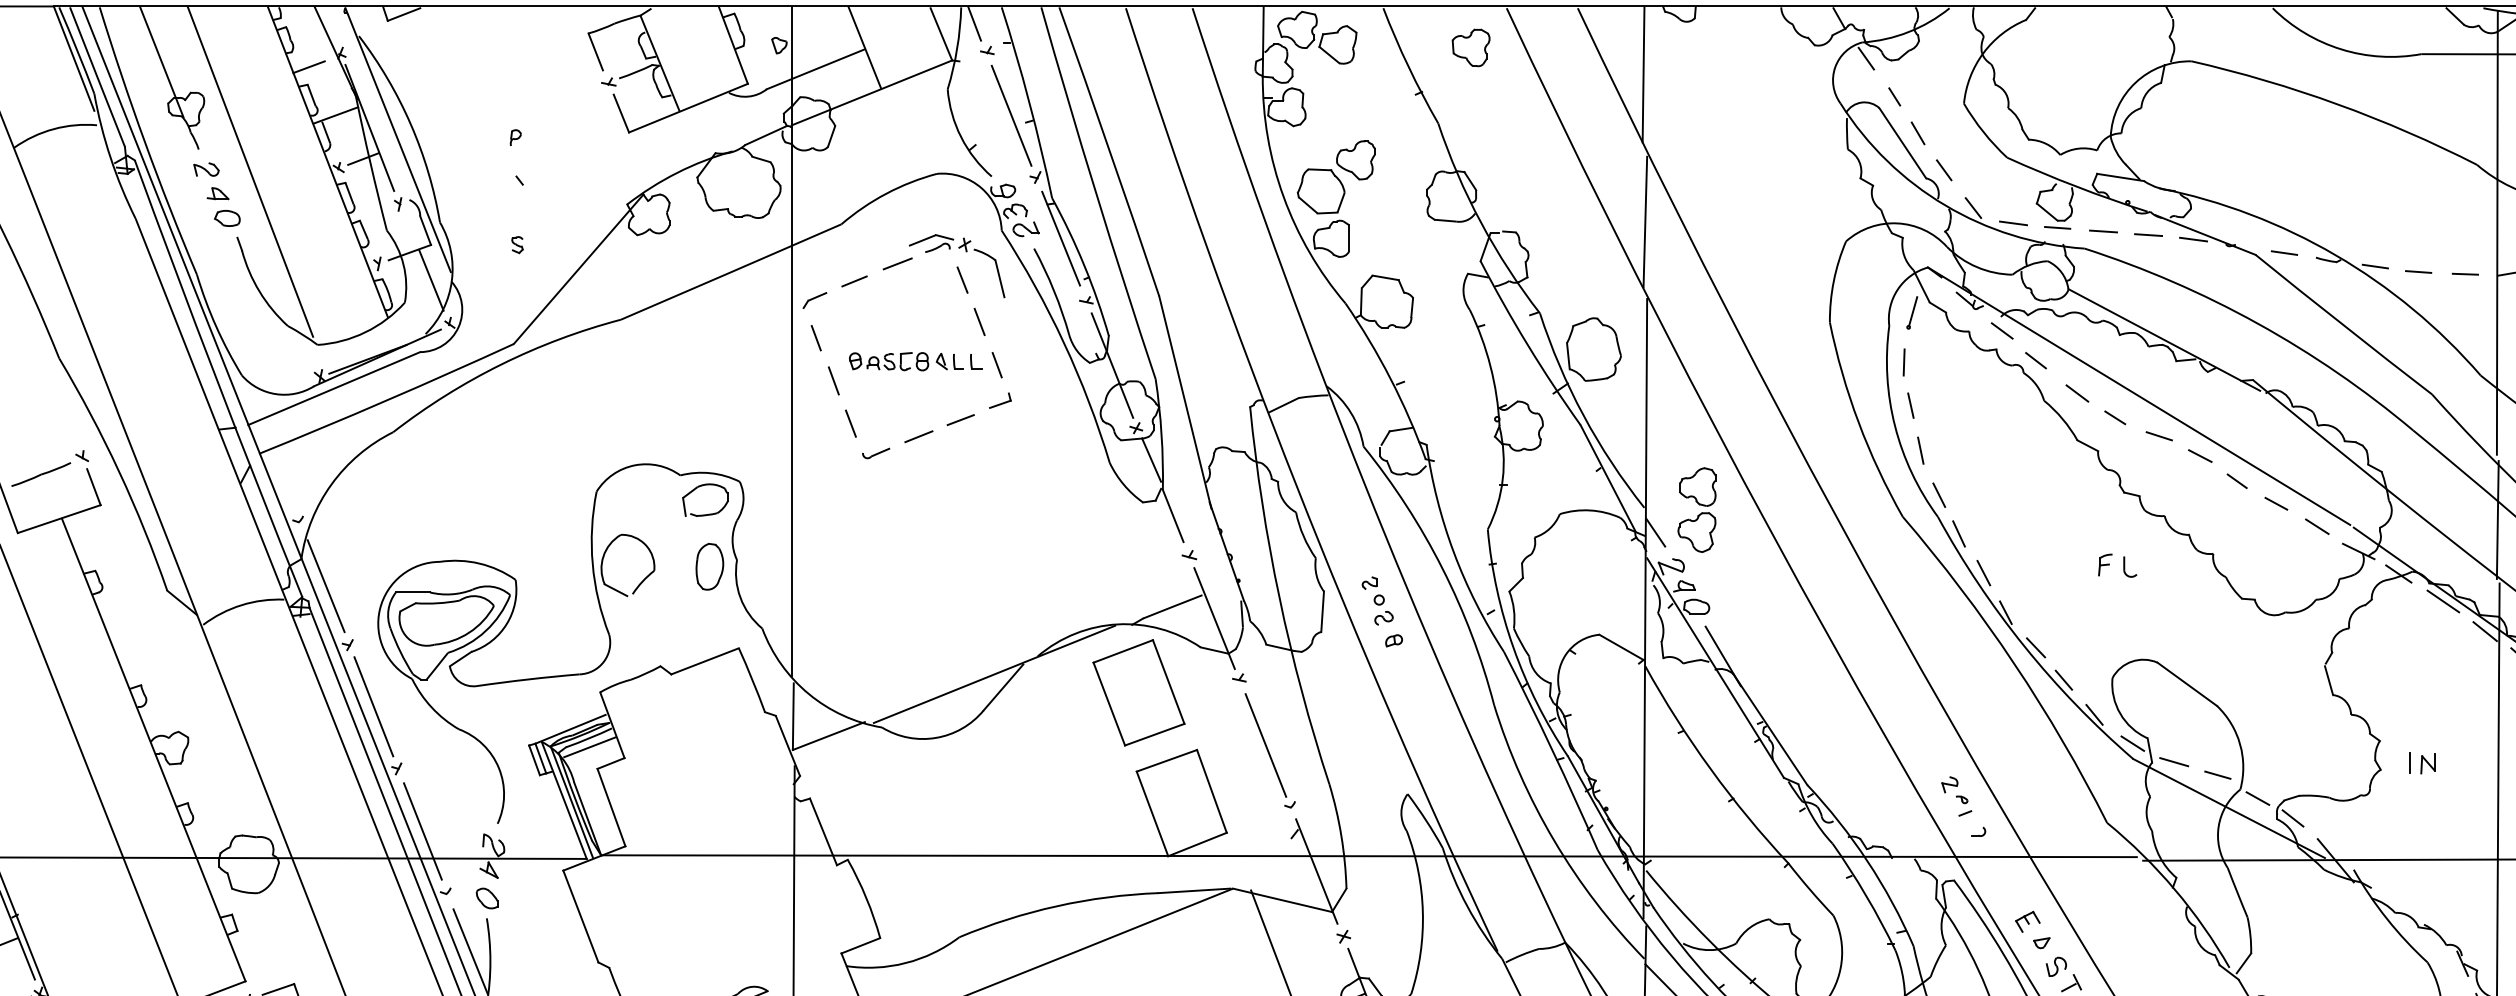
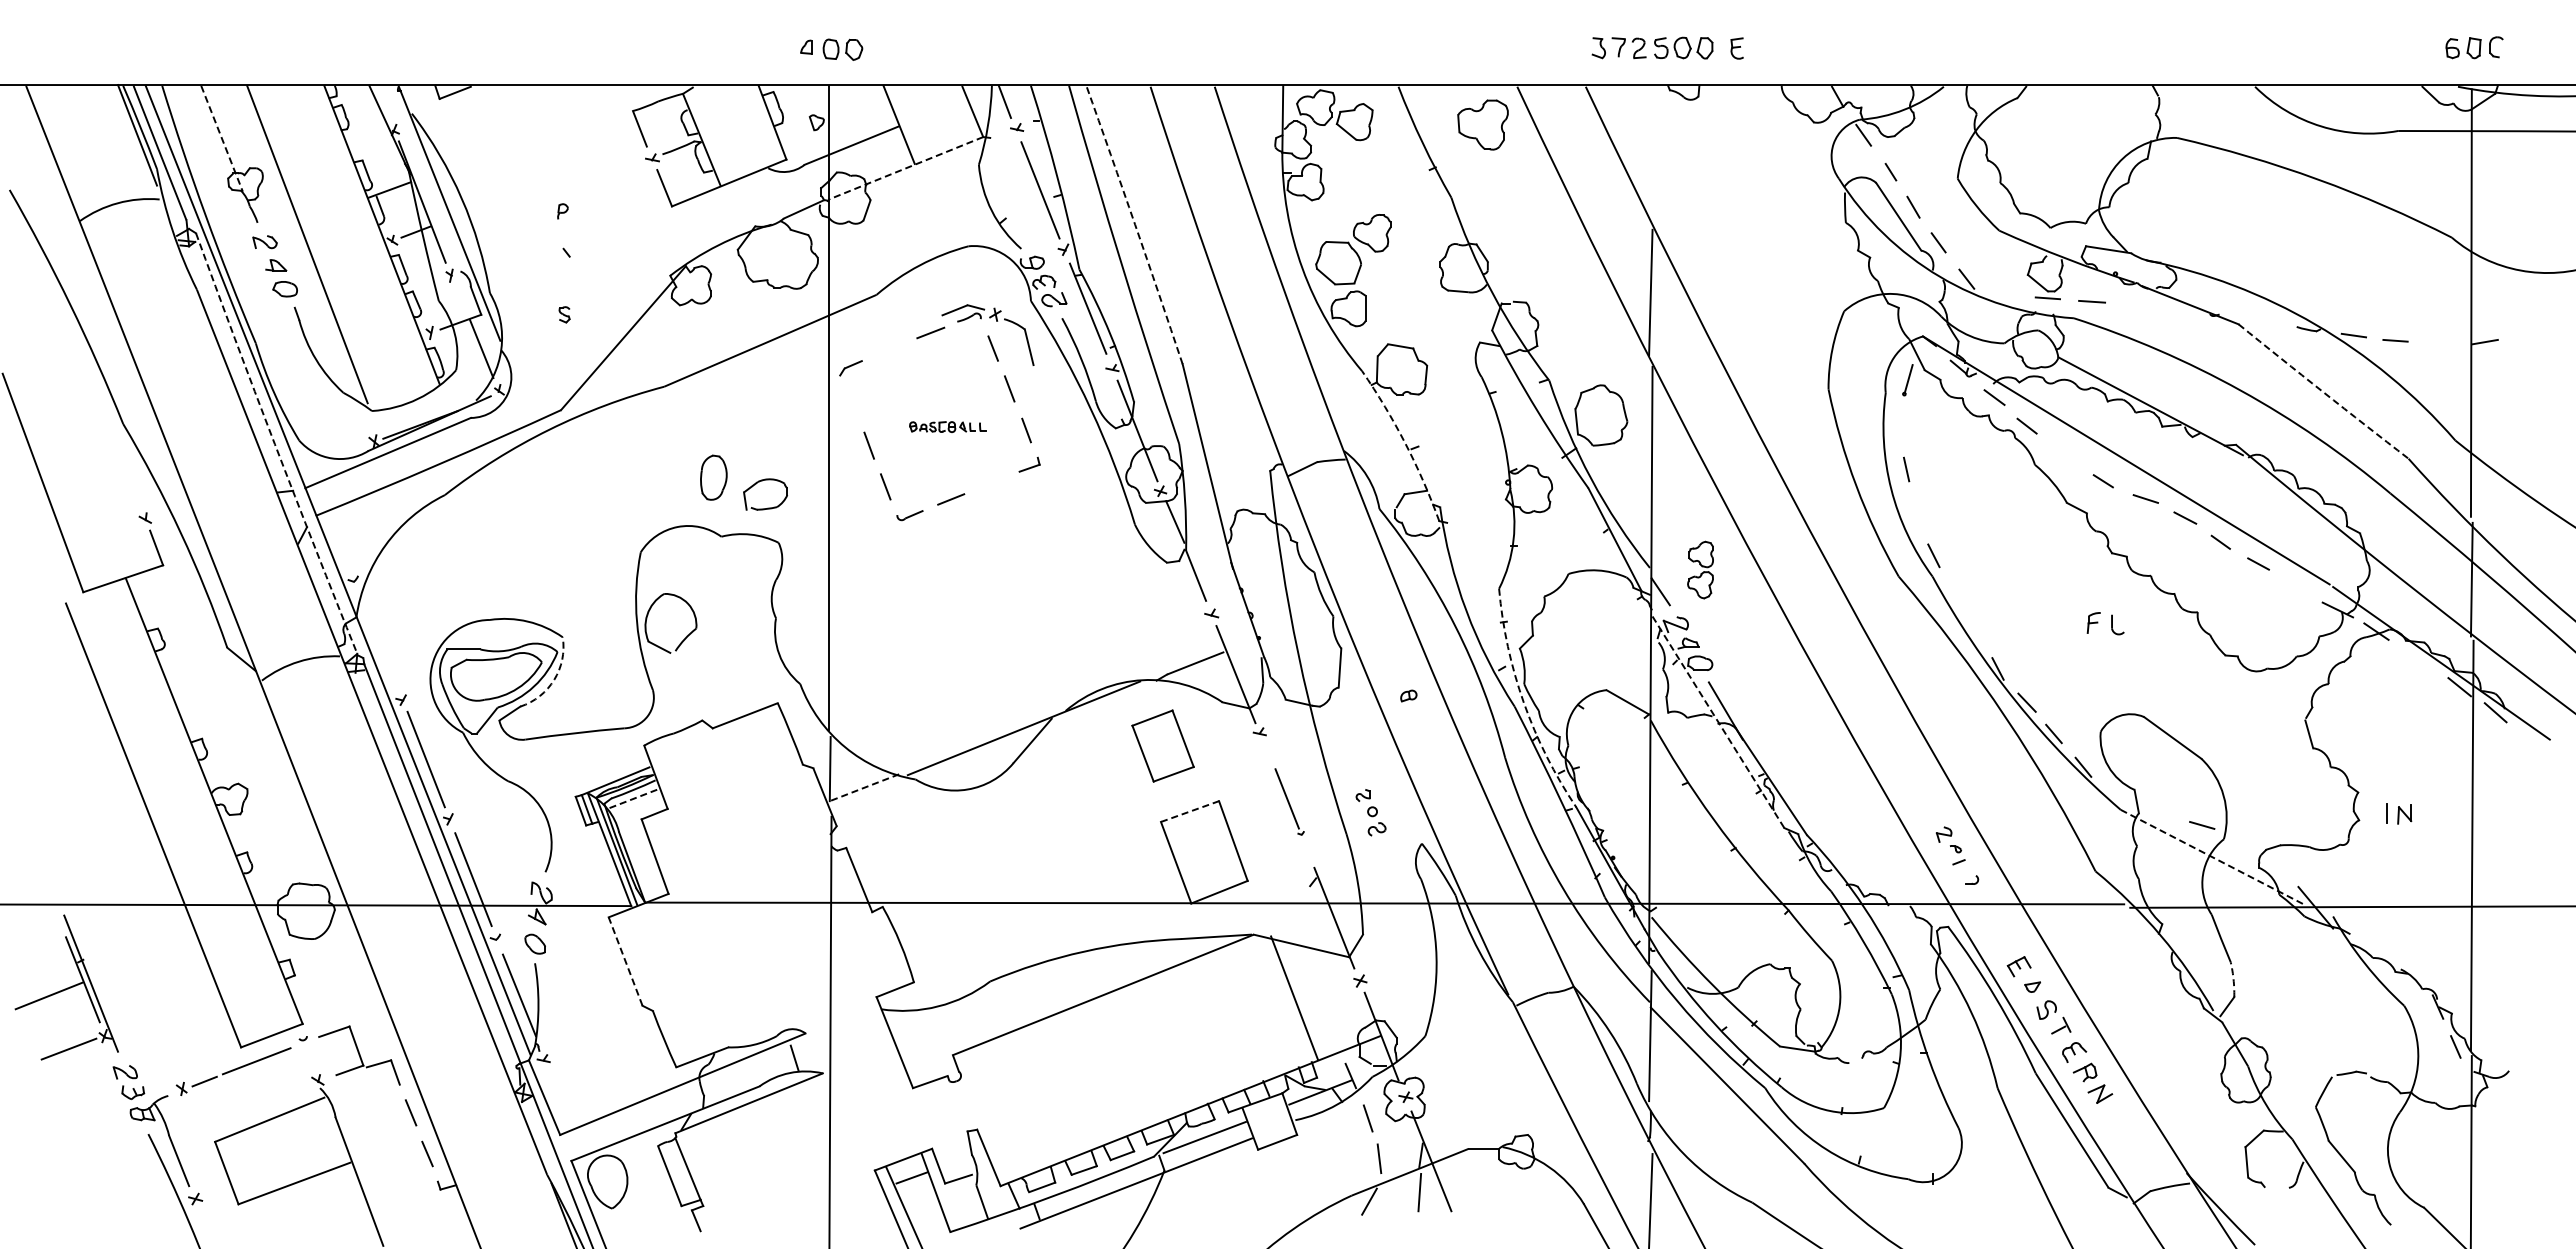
part: (1470, 47) -> (1482, 124), size x1.4
line: (162, 61) -> (222, 138), solid -> dashed
line: (308, 67) -> (363, 143), removed
line: (1642, 74) -> (1648, 150), removed
line: (871, 93) -> (905, 168), solid -> dashed
arc: (1110, 151) -> (1135, 224), solid -> dashed
line: (2013, 222) -> (2005, 293), removed
line: (2148, 235) -> (2135, 305), removed
line: (2193, 239) -> (2178, 309), removed
line: (2284, 253) -> (2266, 322), removed
line: (2465, 273) -> (2440, 342), removed
line: (853, 281) -> (888, 349), removed
arc: (2343, 325) -> (2323, 392), solid -> dashed
line: (816, 338) -> (852, 404), removed
part: (915, 360) -> (947, 426), size x0.6
line: (1903, 362) -> (1899, 427), removed
arc: (1390, 378) -> (1405, 443), solid -> dashed
arc: (216, 379) -> (274, 444), solid -> dashed
line: (2076, 393) -> (2066, 457), removed
line: (960, 420) -> (991, 483), removed
line: (1920, 450) -> (1915, 512), removed
line: (40, 474) -> (105, 535), removed
part: (1696, 509) -> (1700, 569), size x0.7
part: (707, 513) -> (767, 507), moved
line: (2316, 527) -> (2297, 586), removed
line: (1958, 533) -> (1952, 592), removed
part: (709, 566) -> (713, 477), moved
line: (1983, 572) -> (1976, 630), removed
line: (326, 586) -> (380, 643), removed
part: (1377, 600) -> (1370, 812), moved
line: (2443, 600) -> (2419, 657), removed
arc: (507, 623) -> (554, 679), solid -> dashed
arc: (1513, 647) -> (1523, 702), solid -> dashed
line: (1715, 668) -> (1718, 722), solid -> dashed
part: (1138, 692) -> (1162, 745), size x0.7
line: (828, 735) -> (864, 787), solid -> dashed
line: (2133, 744) -> (2120, 795), removed
line: (590, 747) -> (634, 798), solid -> dashed
part: (1270, 750) -> (1289, 801), size x0.6
line: (1167, 760) -> (1190, 811), solid -> dashed
line: (2173, 761) -> (2159, 812), removed
line: (2257, 798) -> (2240, 847), removed
line: (2229, 808) -> (2213, 857), solid -> dashed
line: (2292, 817) -> (2274, 866), removed
line: (580, 916) -> (625, 961), solid -> dashed
arc: (2250, 935) -> (2233, 979), solid -> dashed

